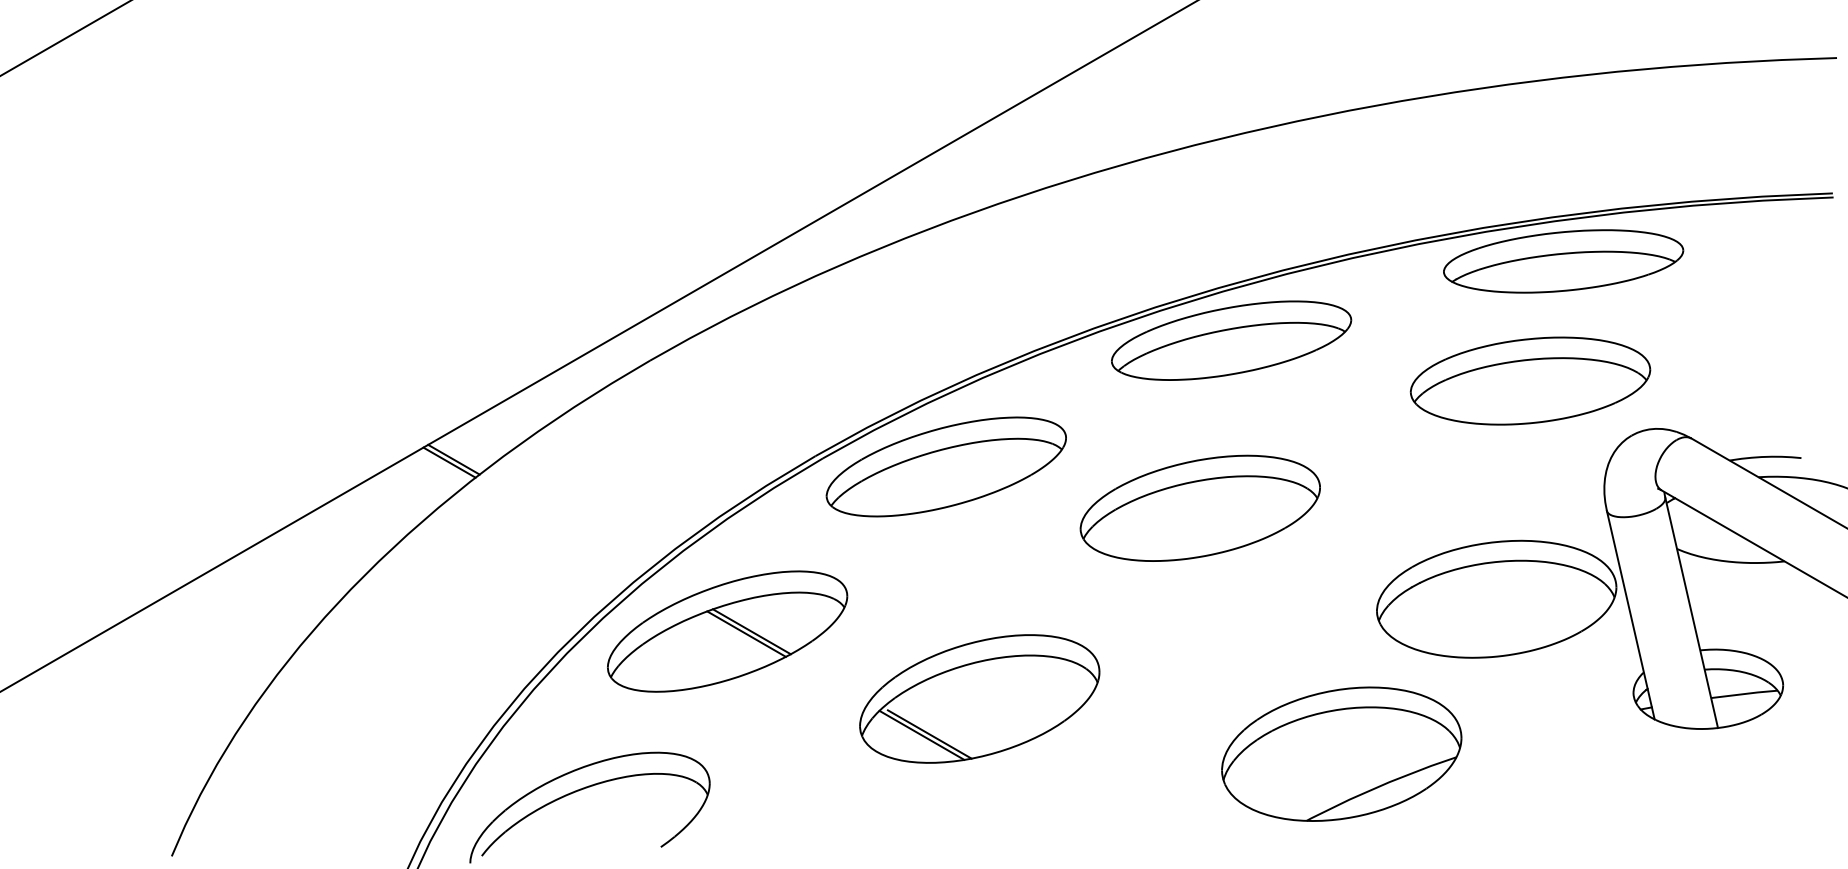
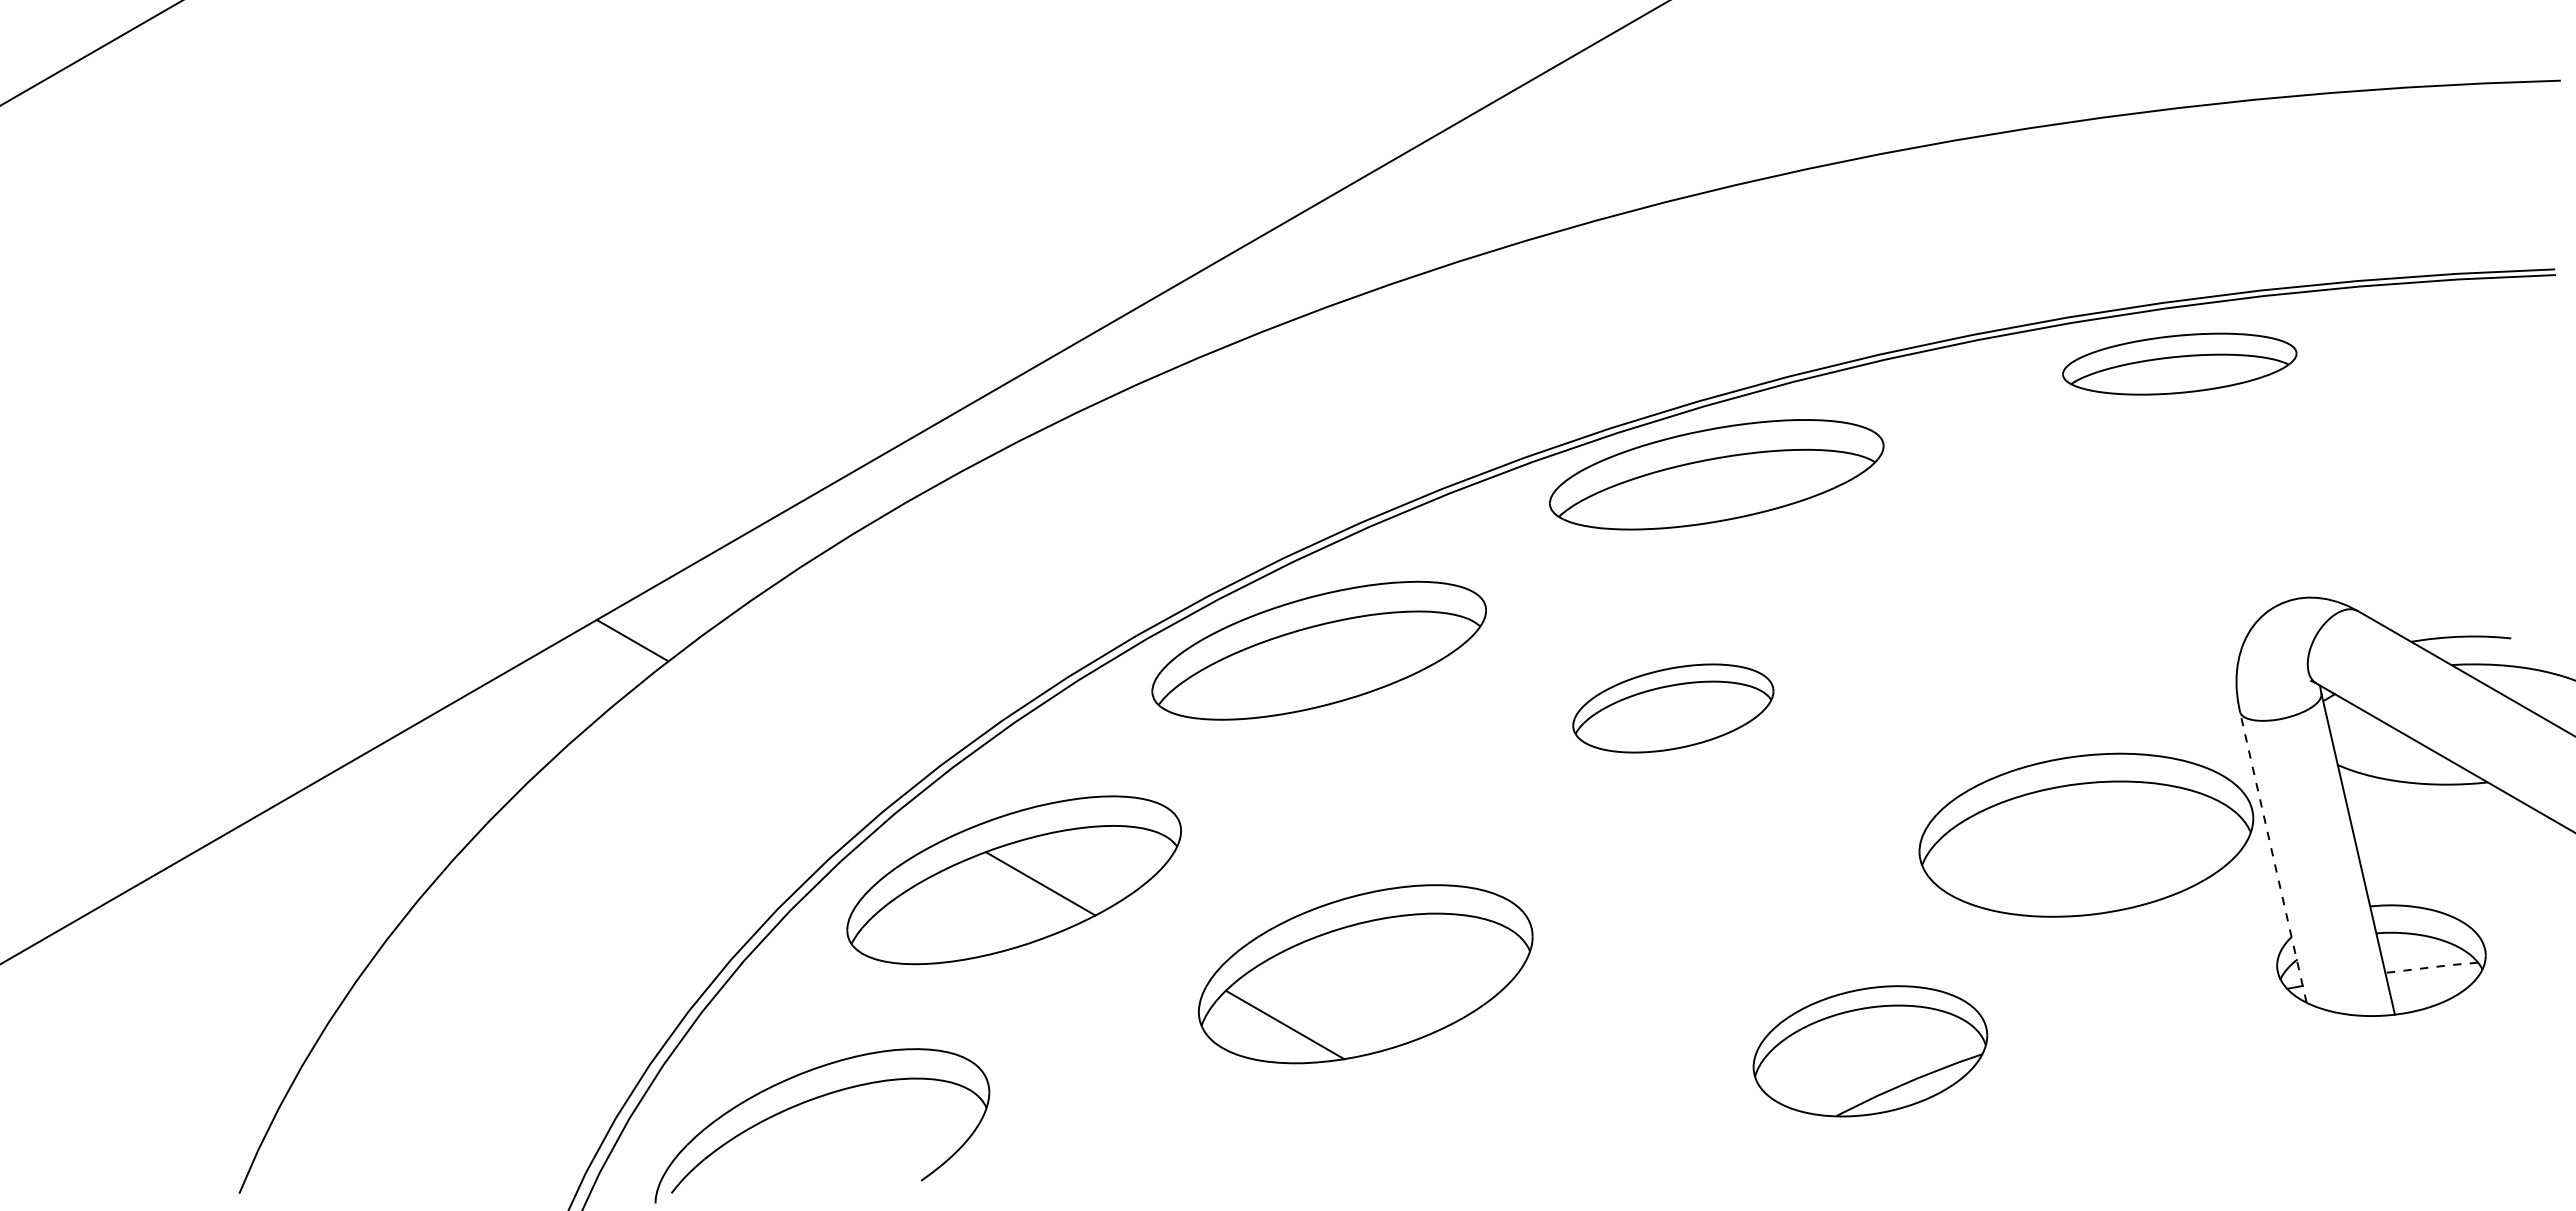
part: (1563, 260) -> (2179, 363), size x0.7
part: (1530, 380) -> (2133, 530), removed
line: (449, 462) -> (626, 644), removed
part: (1200, 508) -> (1673, 708), size x0.6
line: (1630, 614) -> (2273, 856), solid -> dashed
line: (751, 631) -> (1047, 880), removed
line: (1744, 694) -> (2432, 967), solid -> dashed
line: (929, 734) -> (1295, 1023), removed
part: (1341, 754) -> (1870, 1051), size x0.7

